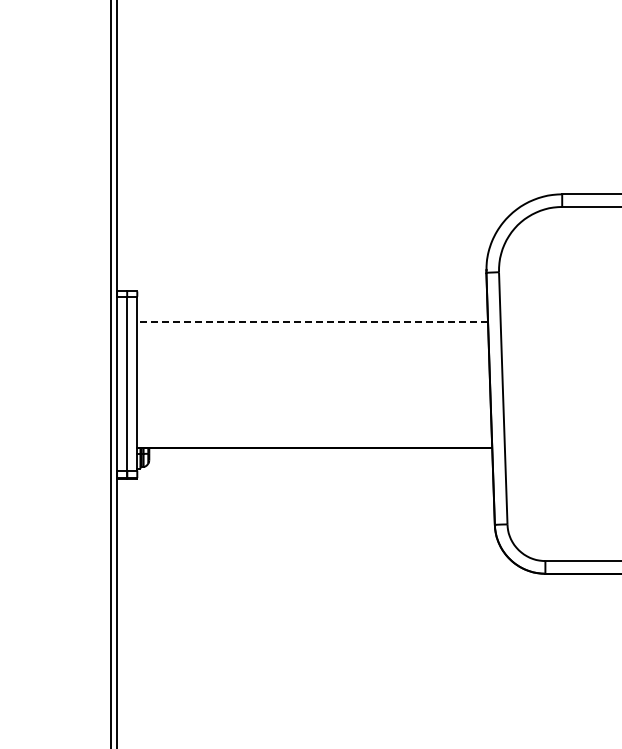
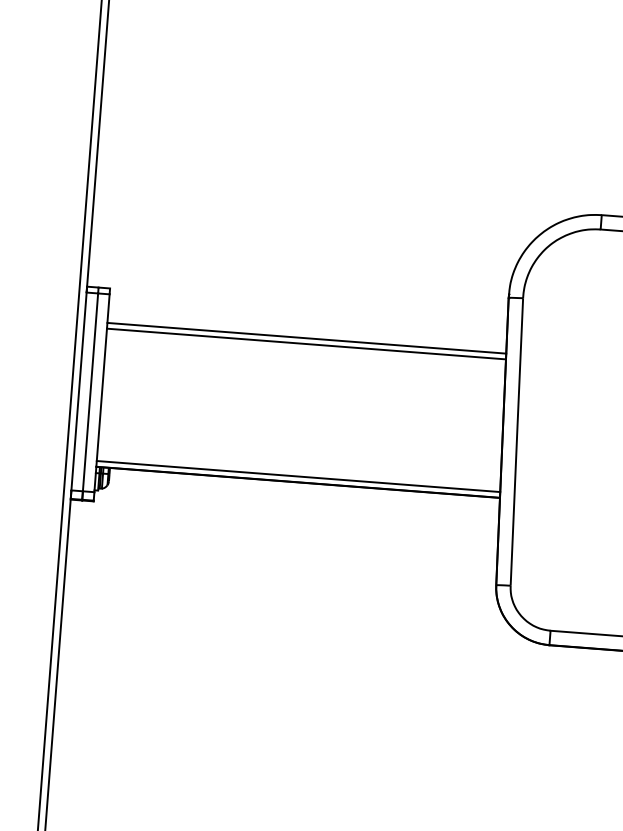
line: (312, 321) -> (306, 337), dashed -> solid
line: (312, 326) -> (306, 343), added
line: (314, 443) -> (298, 476), added

